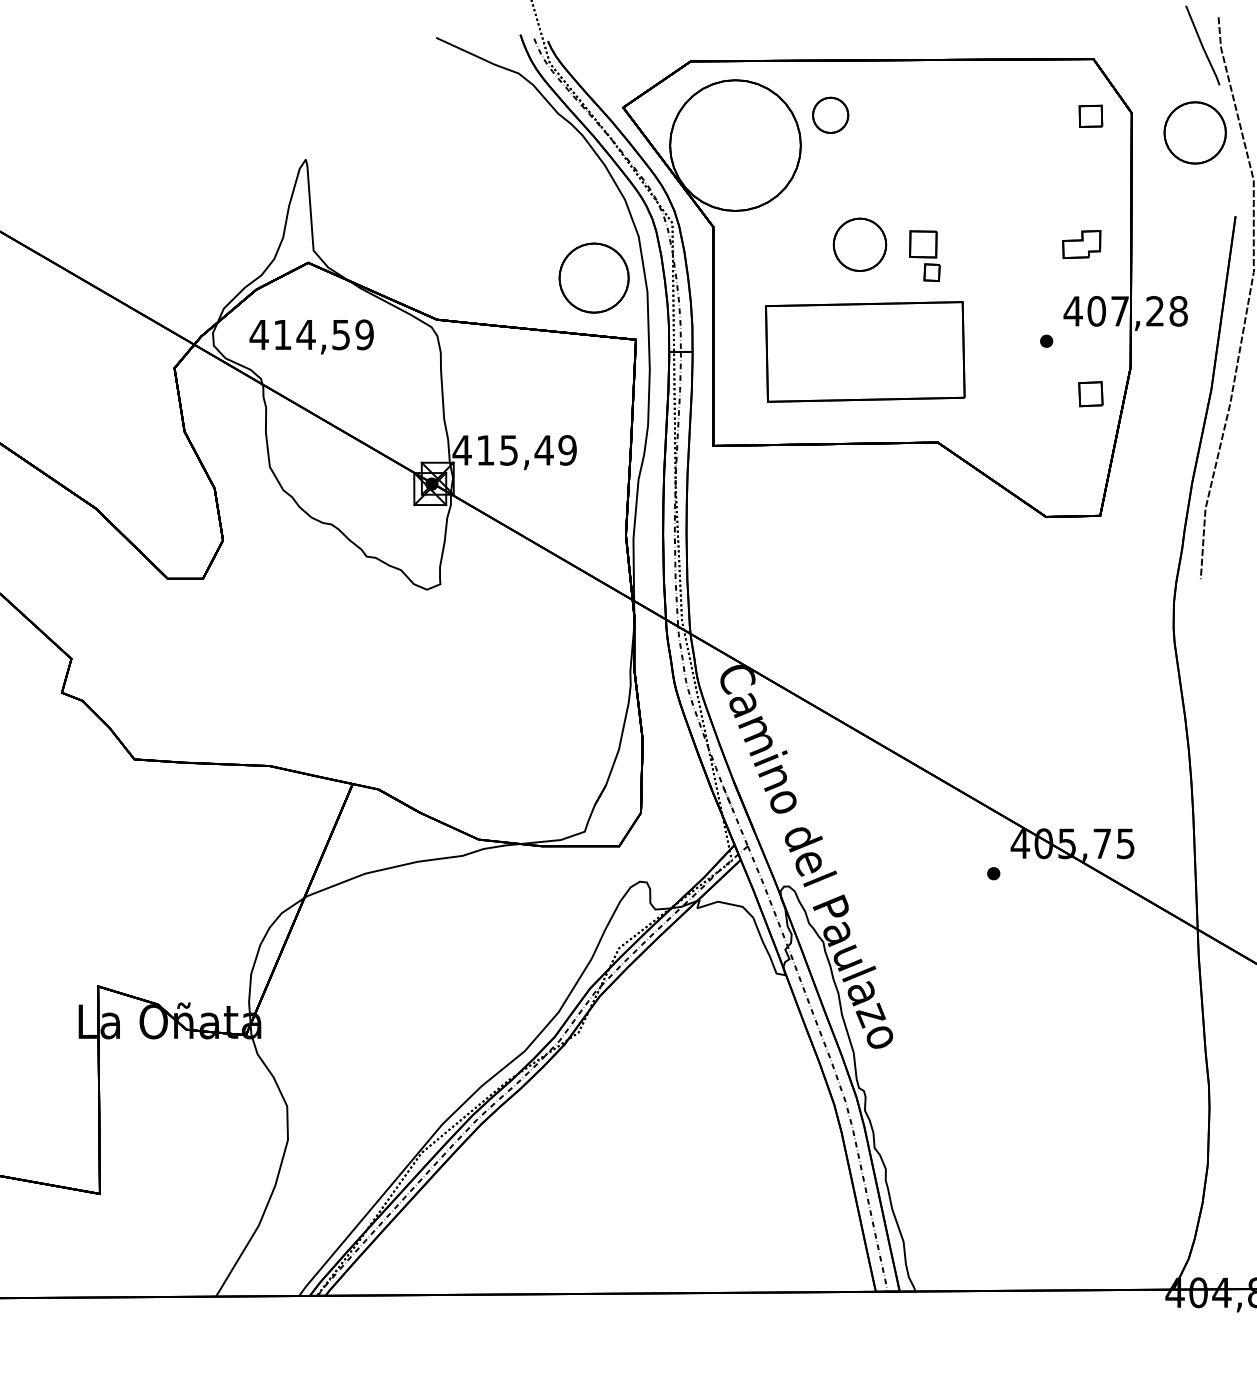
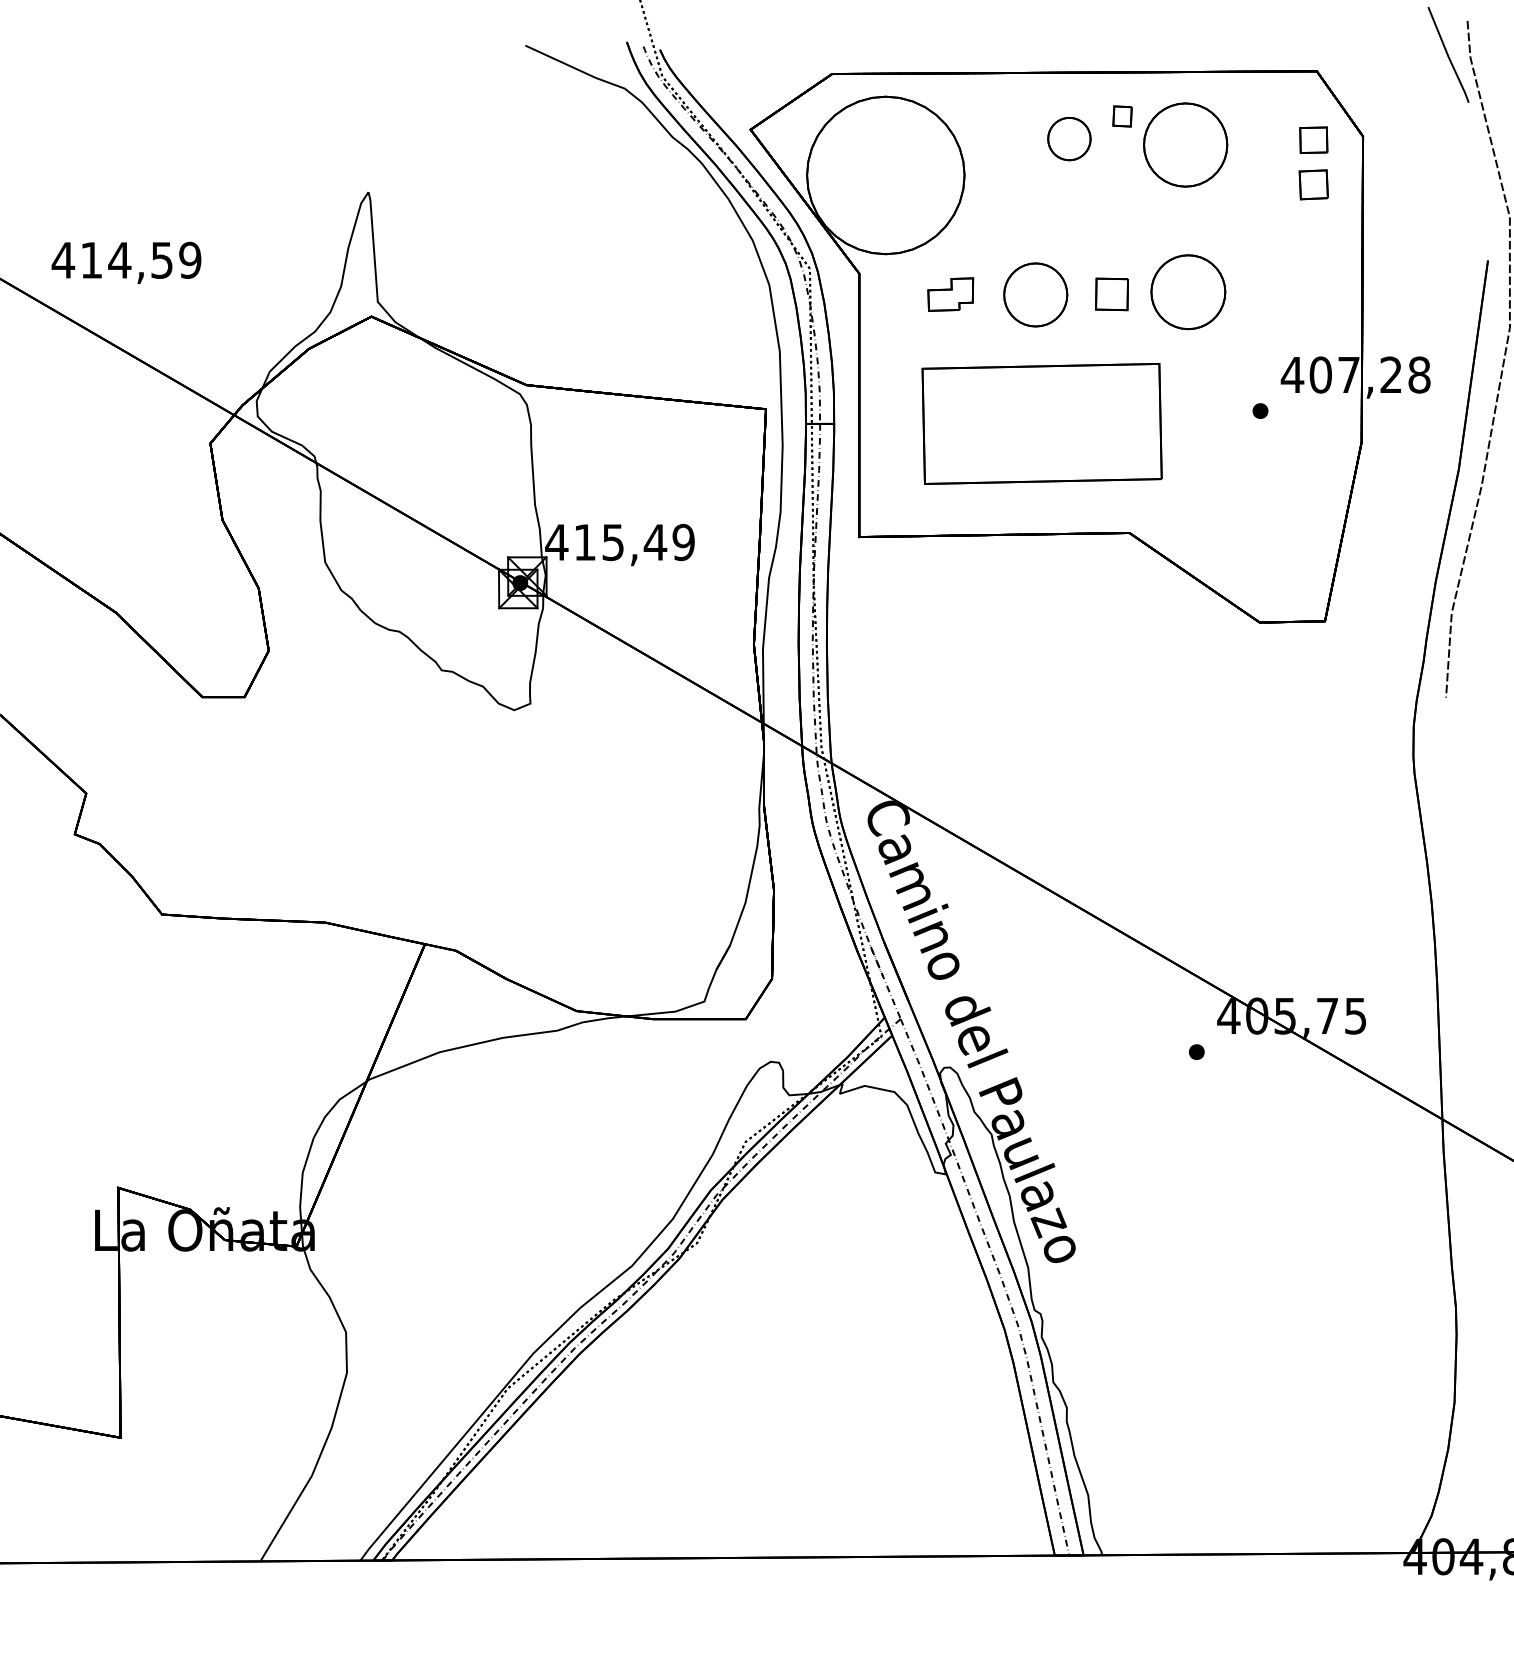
part: (830, 114) -> (1069, 138), moved
part: (1195, 133) -> (1188, 292), moved
part: (1081, 244) -> (950, 294), moved
part: (932, 272) -> (1122, 116), moved
part: (594, 277) -> (1185, 144), moved
text: (311, 336) -> (126, 262), moved
part: (1090, 393) -> (1313, 184), moved

